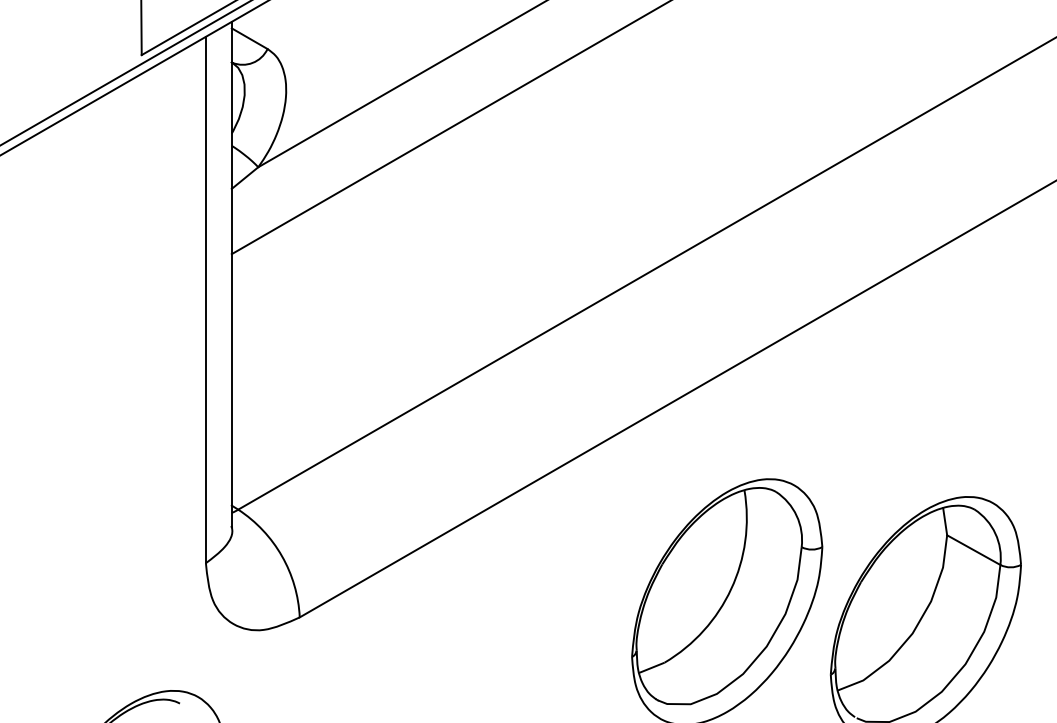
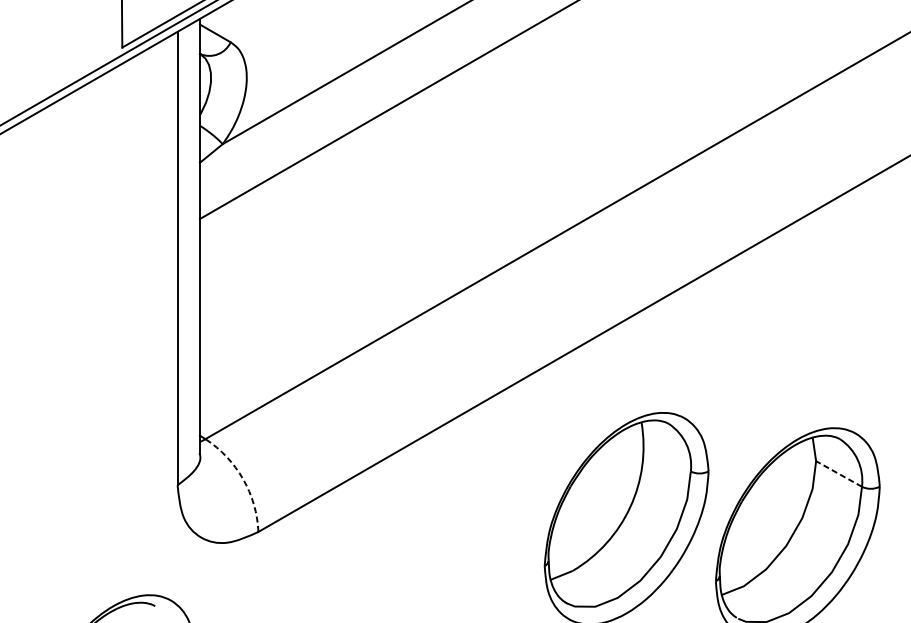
line: (973, 549) -> (838, 473), solid -> dashed
arc: (281, 556) -> (242, 479), solid -> dashed

